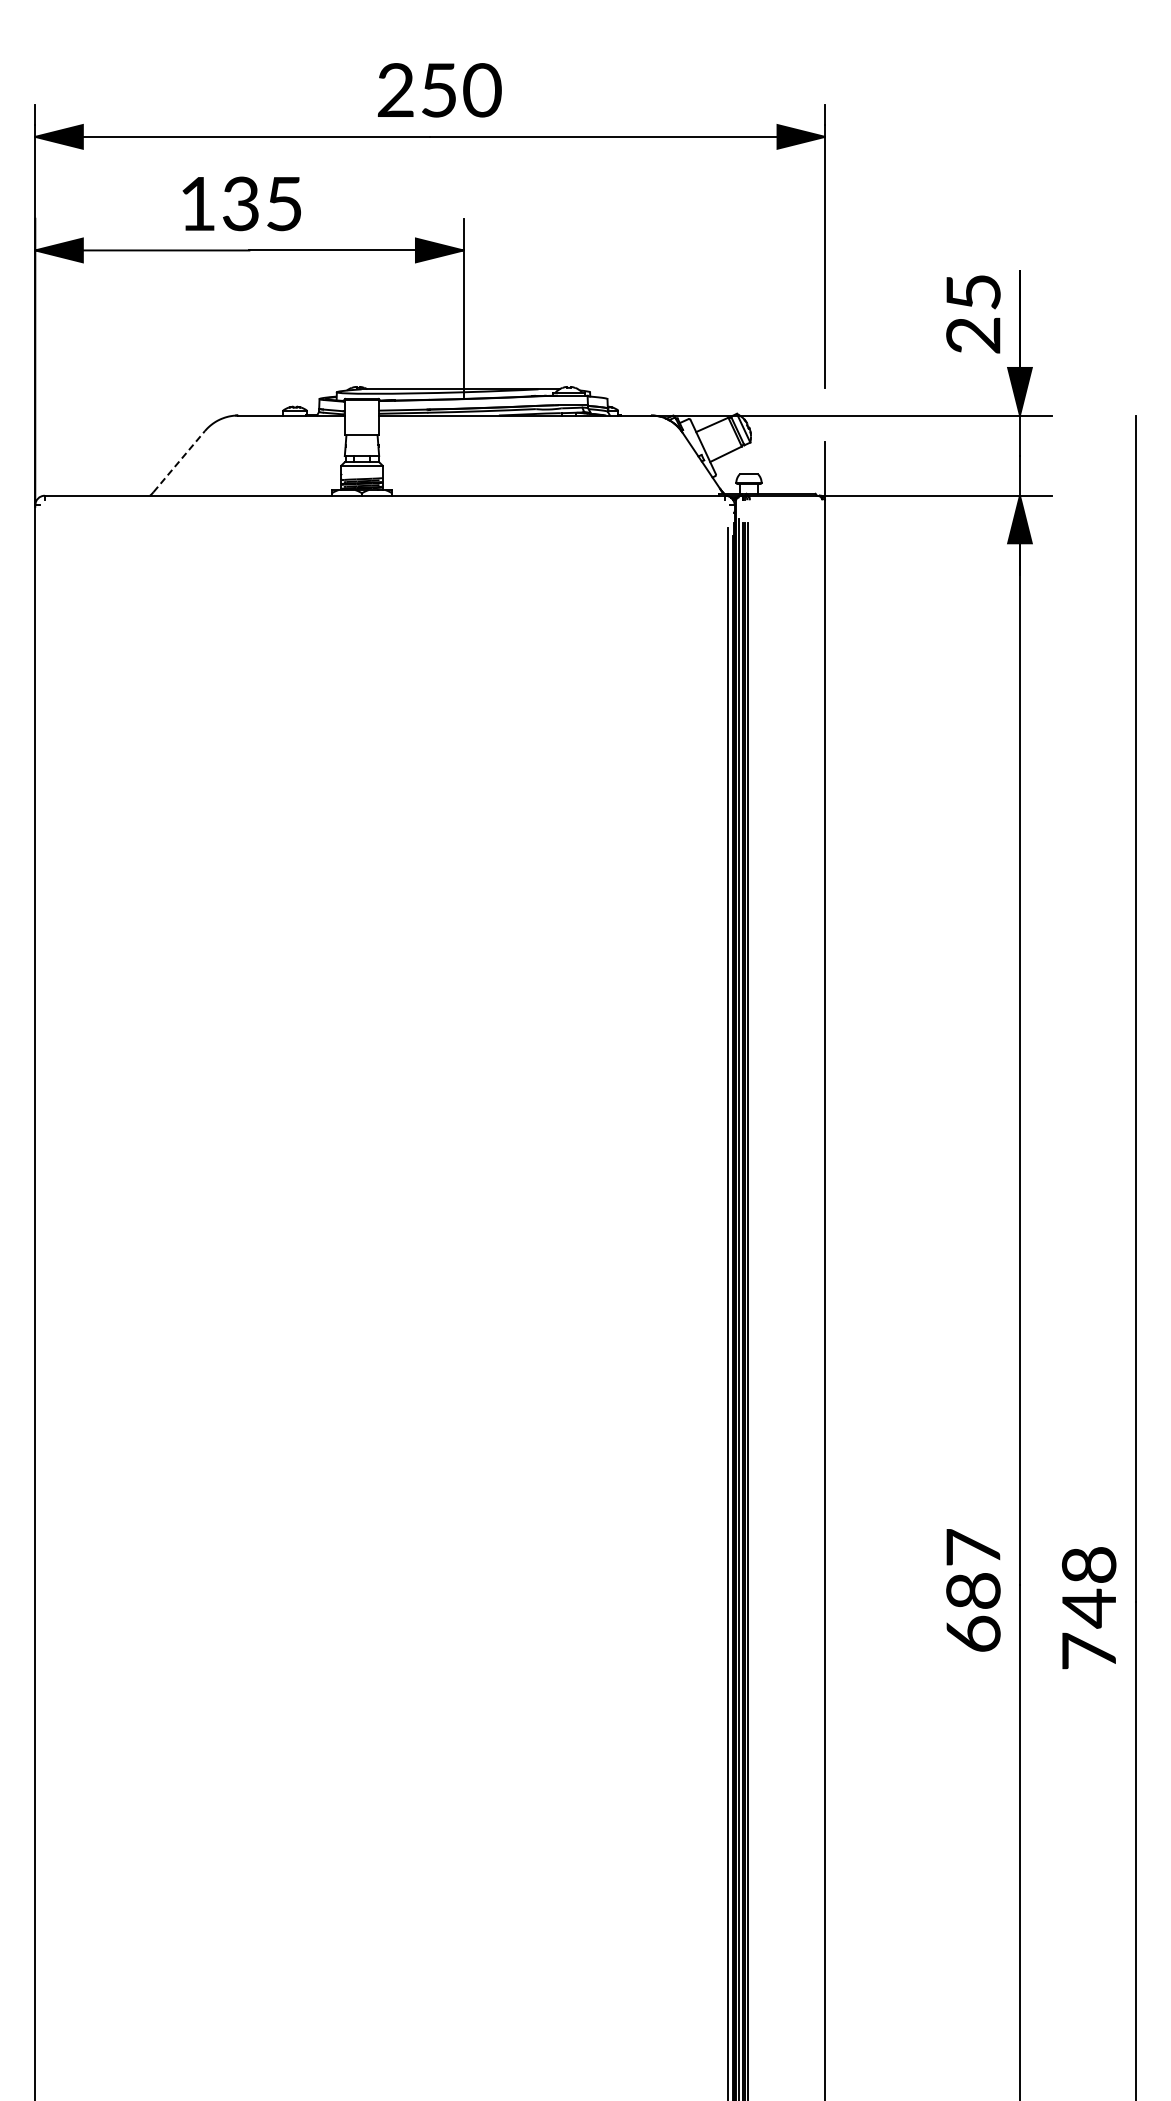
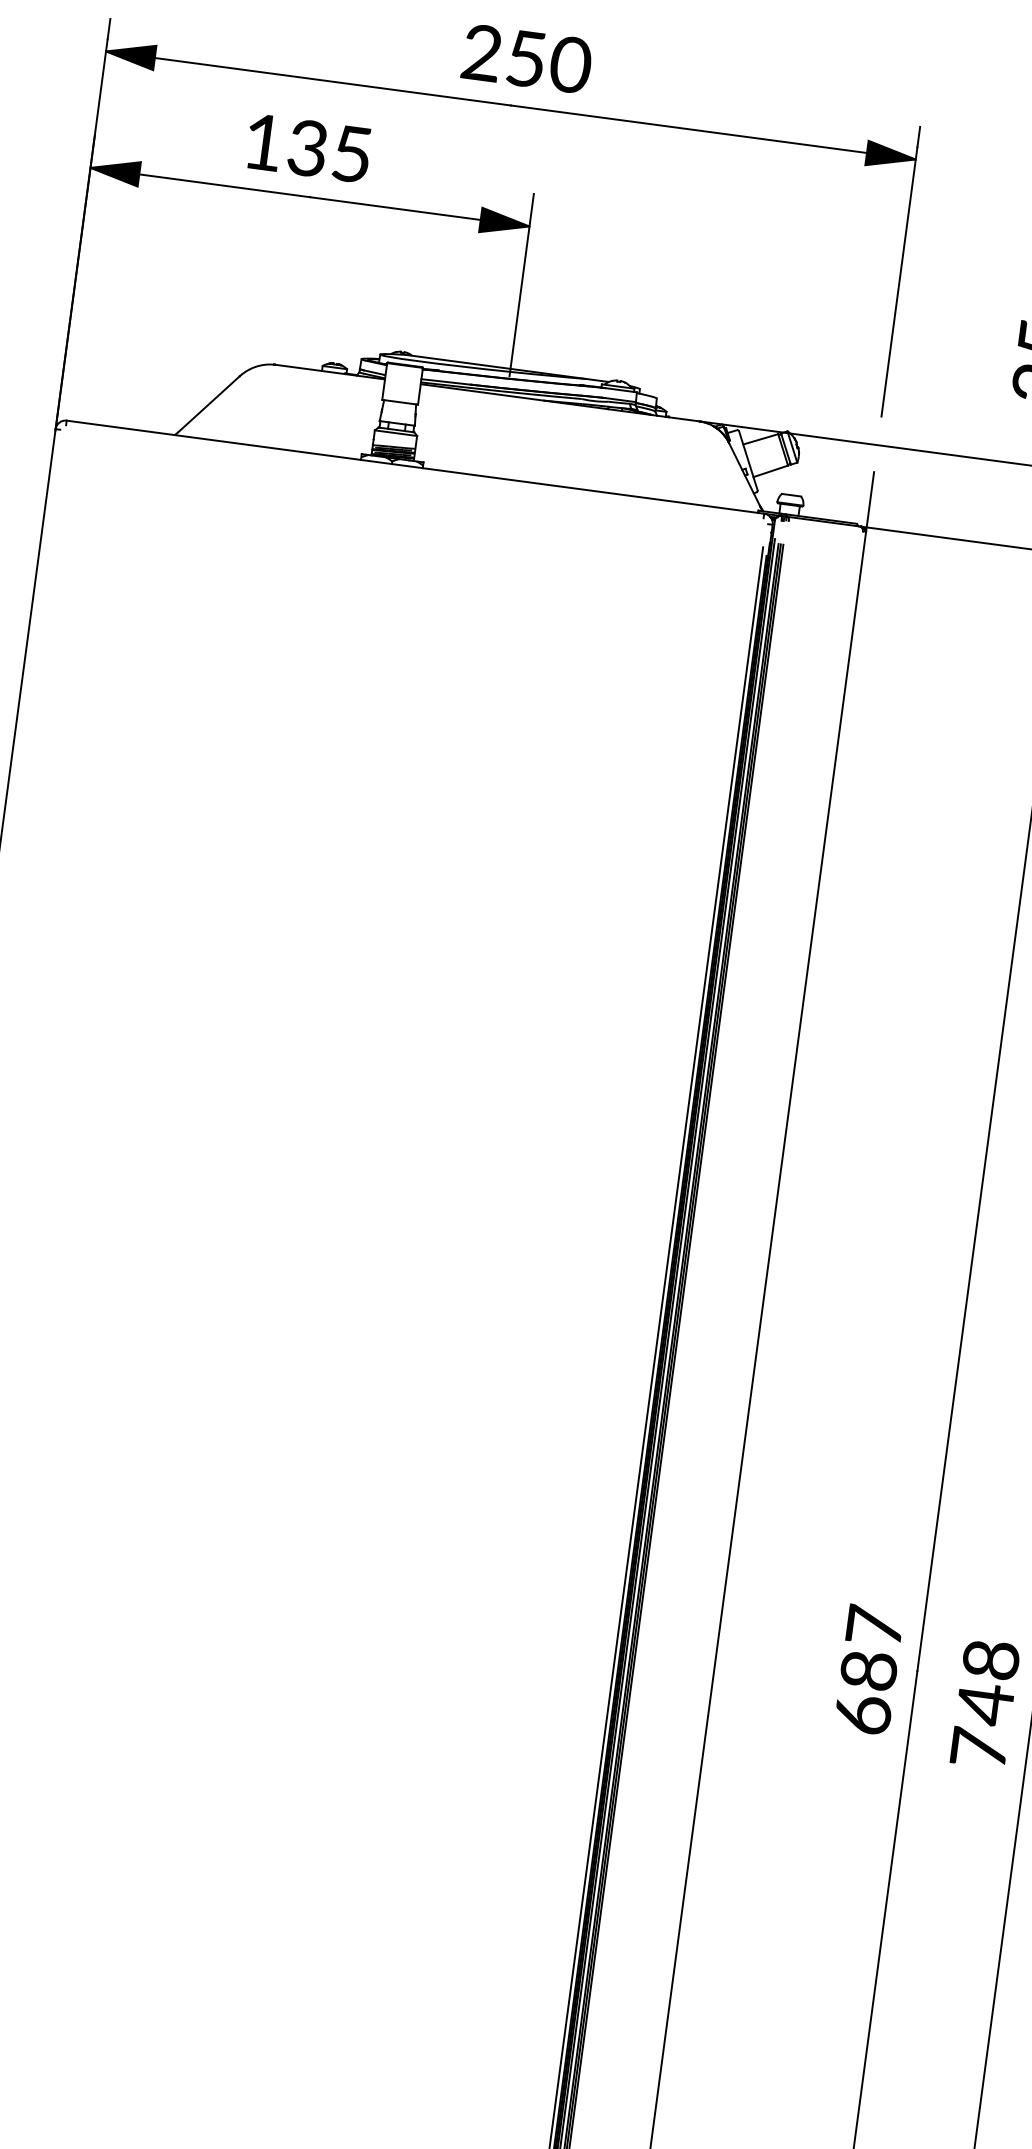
line: (179, 461) -> (209, 403), dashed -> solid

